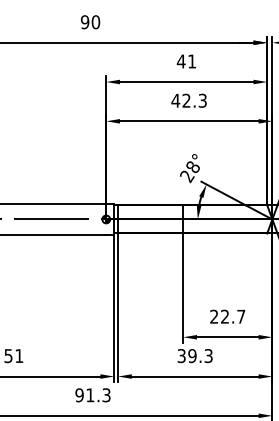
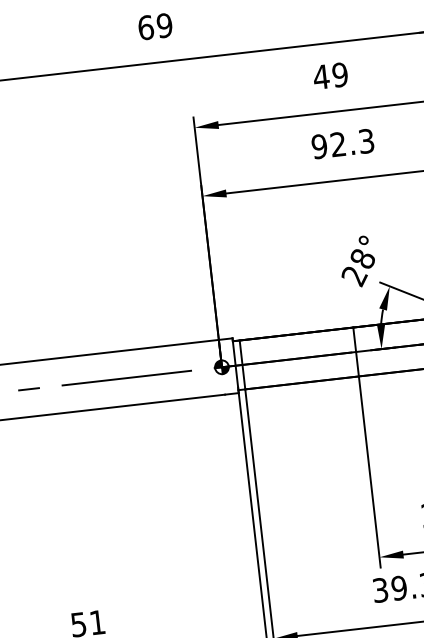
text: (89, 22) -> (153, 27), 90 -> 69
text: (191, 61) -> (339, 75), 41 -> 49
text: (175, 100) -> (318, 146), 42.3 -> 92.3

